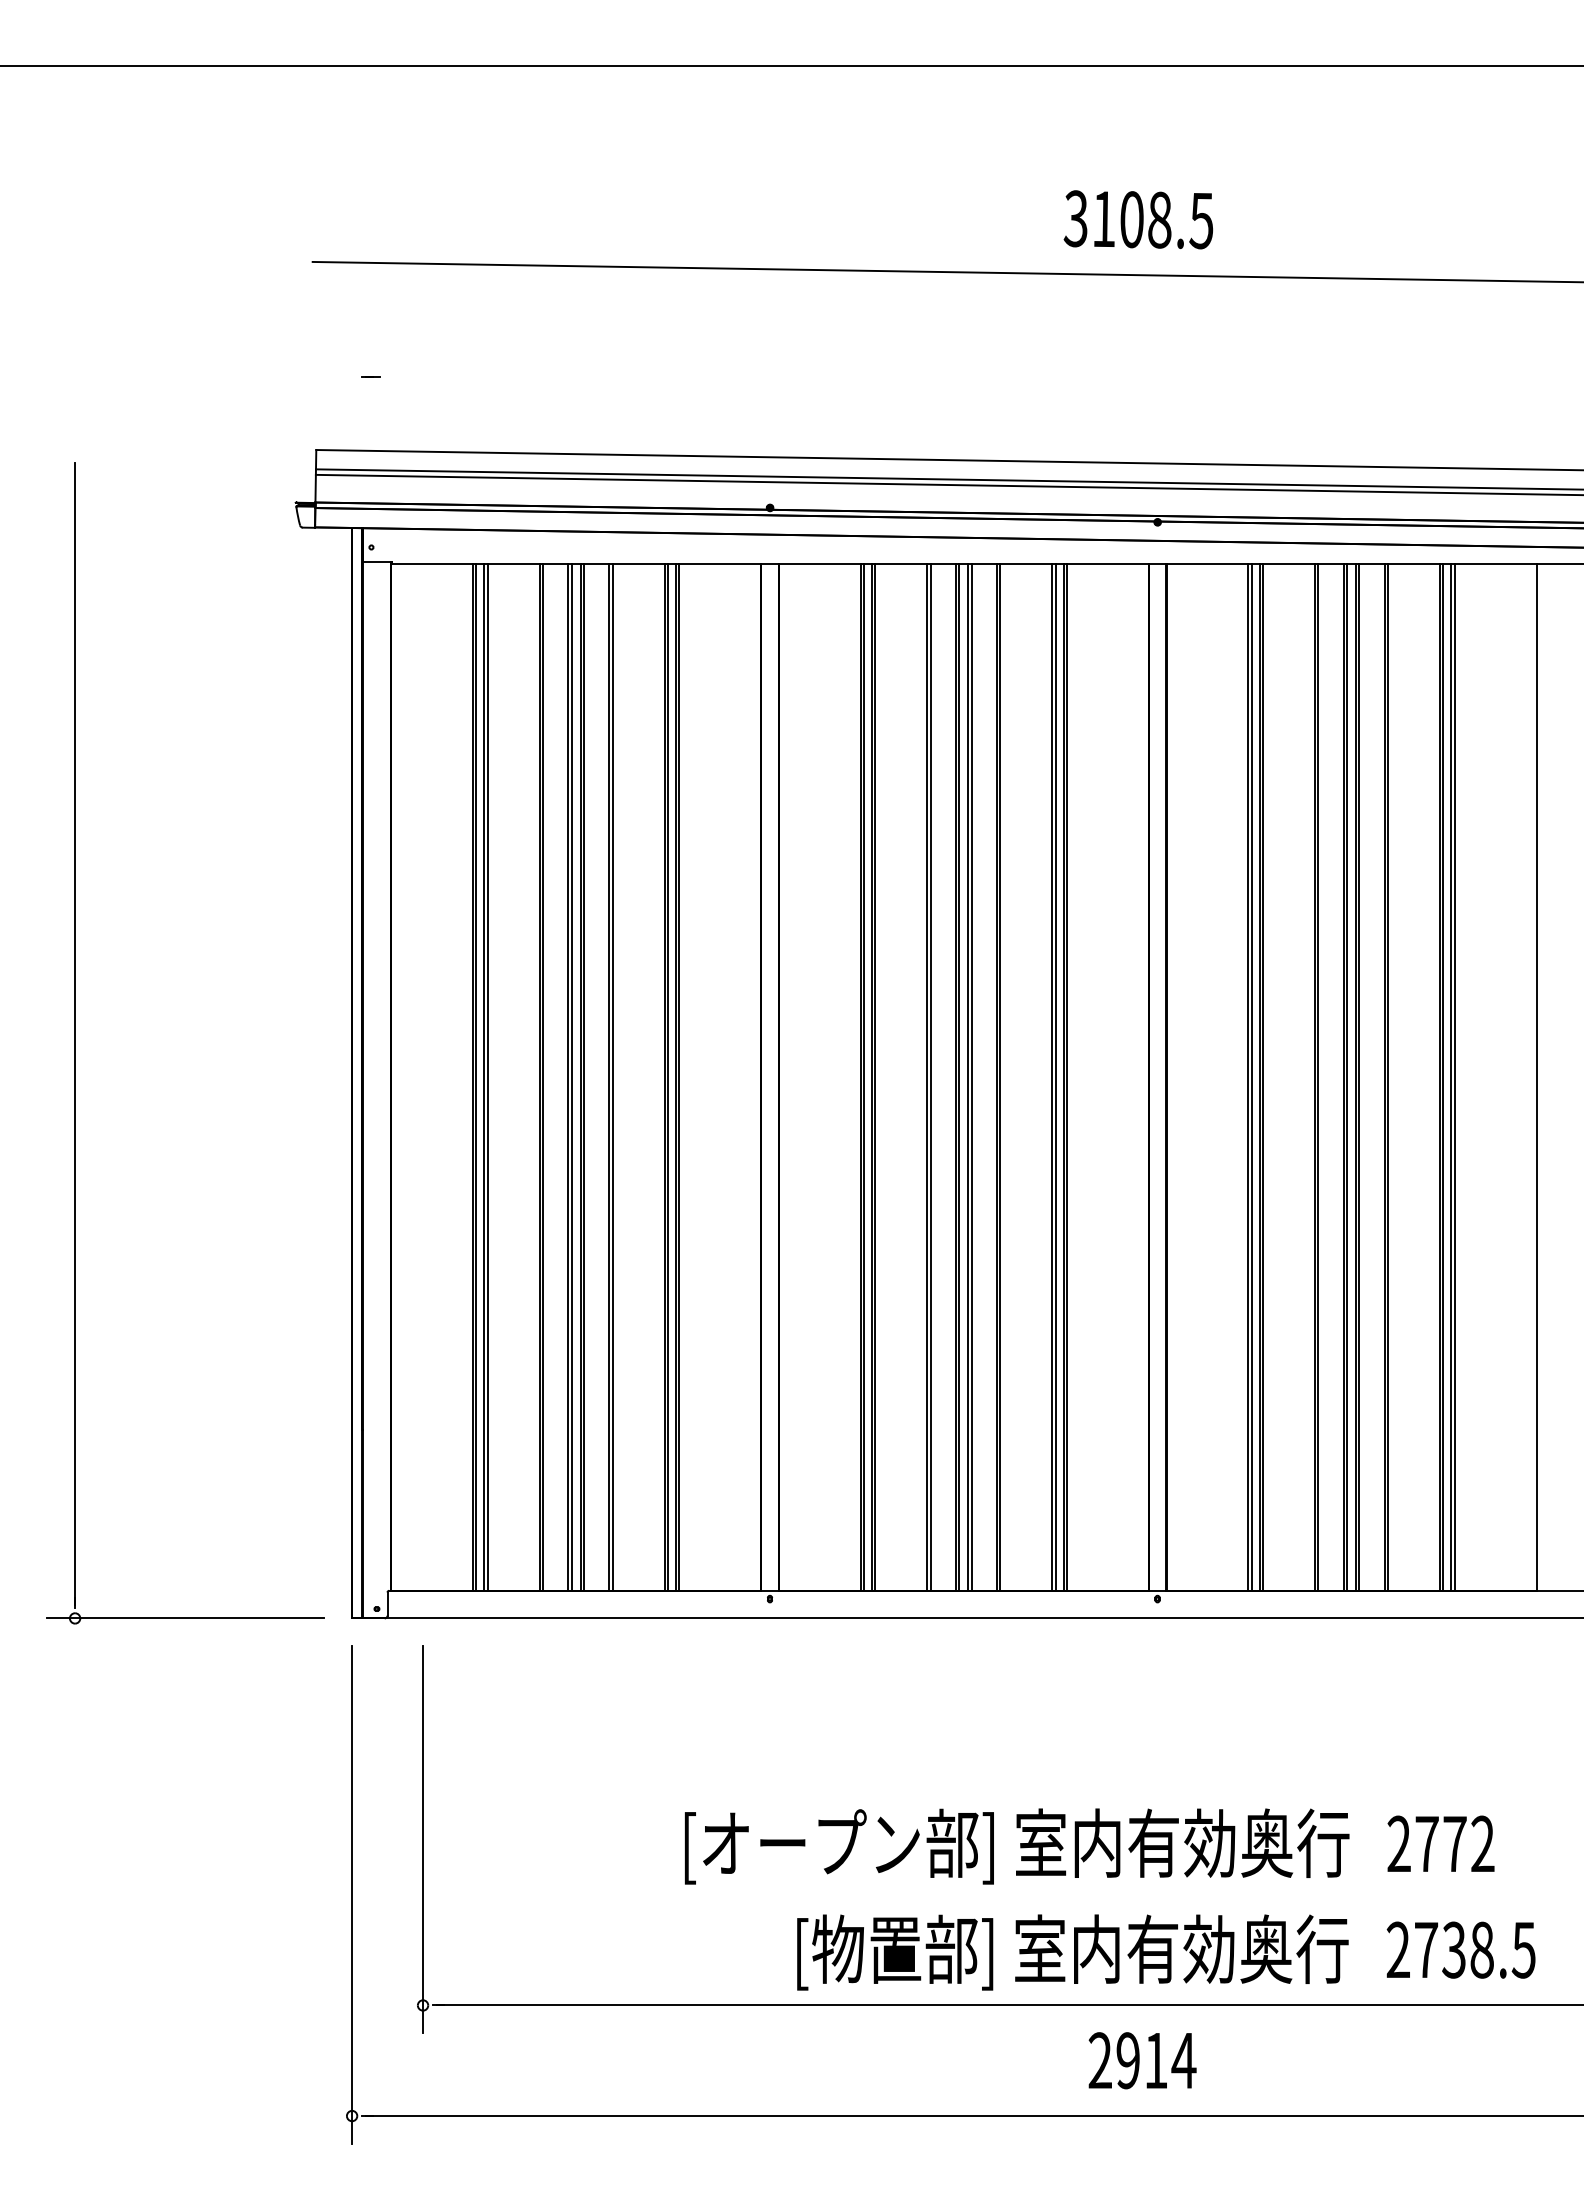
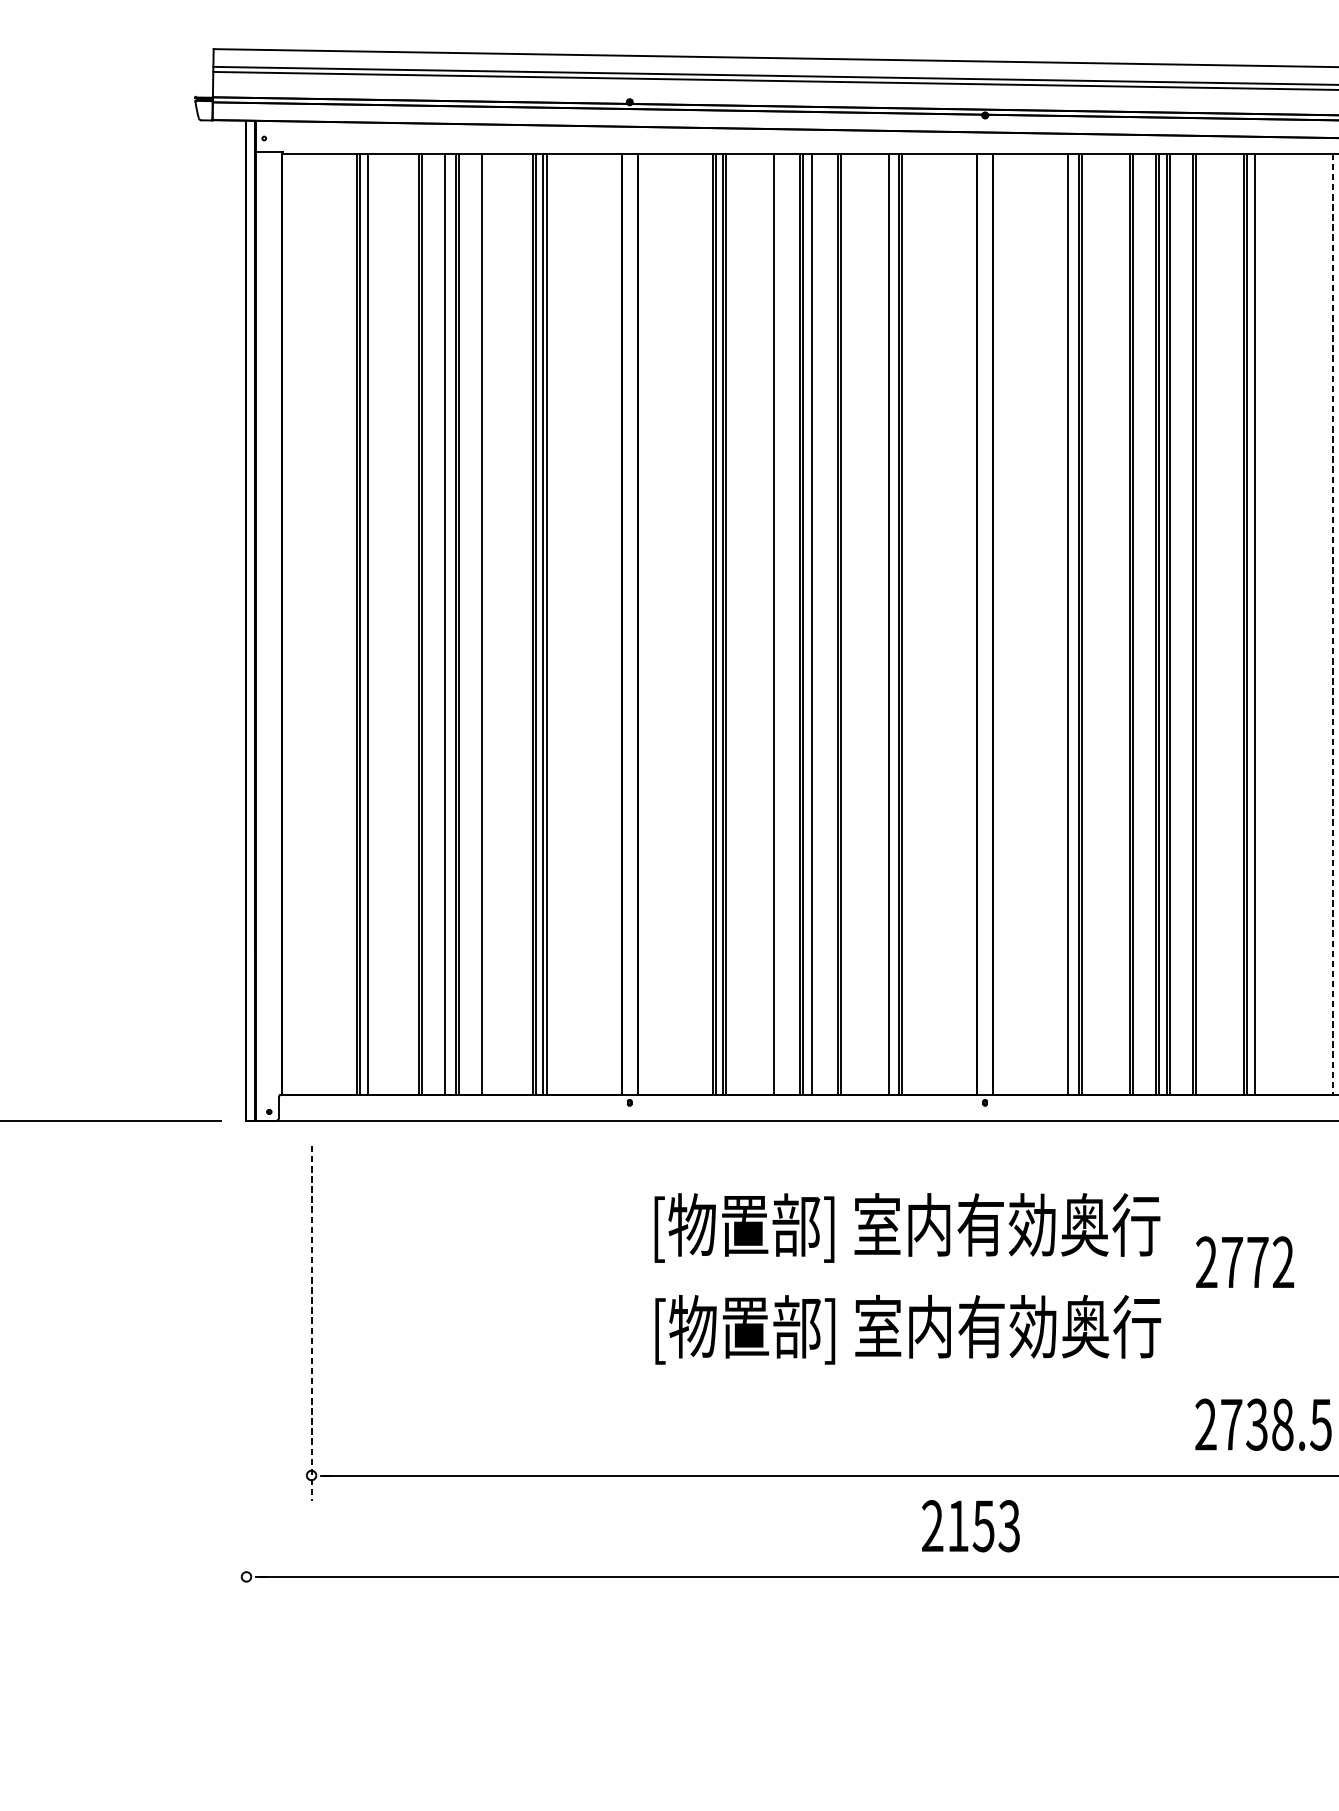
line: (487, 1077) -> (370, 624), removed
line: (571, 1077) -> (447, 624), removed
line: (612, 1077) -> (485, 624), removed
line: (930, 1077) -> (776, 624), removed
line: (971, 1077) -> (814, 624), removed
line: (1055, 1077) -> (891, 624), removed
line: (1251, 1077) -> (1071, 624), removed
line: (1454, 1077) -> (1257, 624), removed
line: (1536, 1077) -> (1332, 624), solid -> dashed
line: (423, 1839) -> (311, 1323), solid -> dashed
text: (1440, 1843) -> (1244, 1261), moved
text: (802, 1846) -> (659, 1329), [オープン部] 室内有効奥行 -> [物置部] 室内有効奥行
line: (352, 1894) -> (246, 1373), removed
text: (1072, 1952) -> (907, 1227), moved
text: (1156, 2060) -> (984, 1525), 2914 -> 2153

